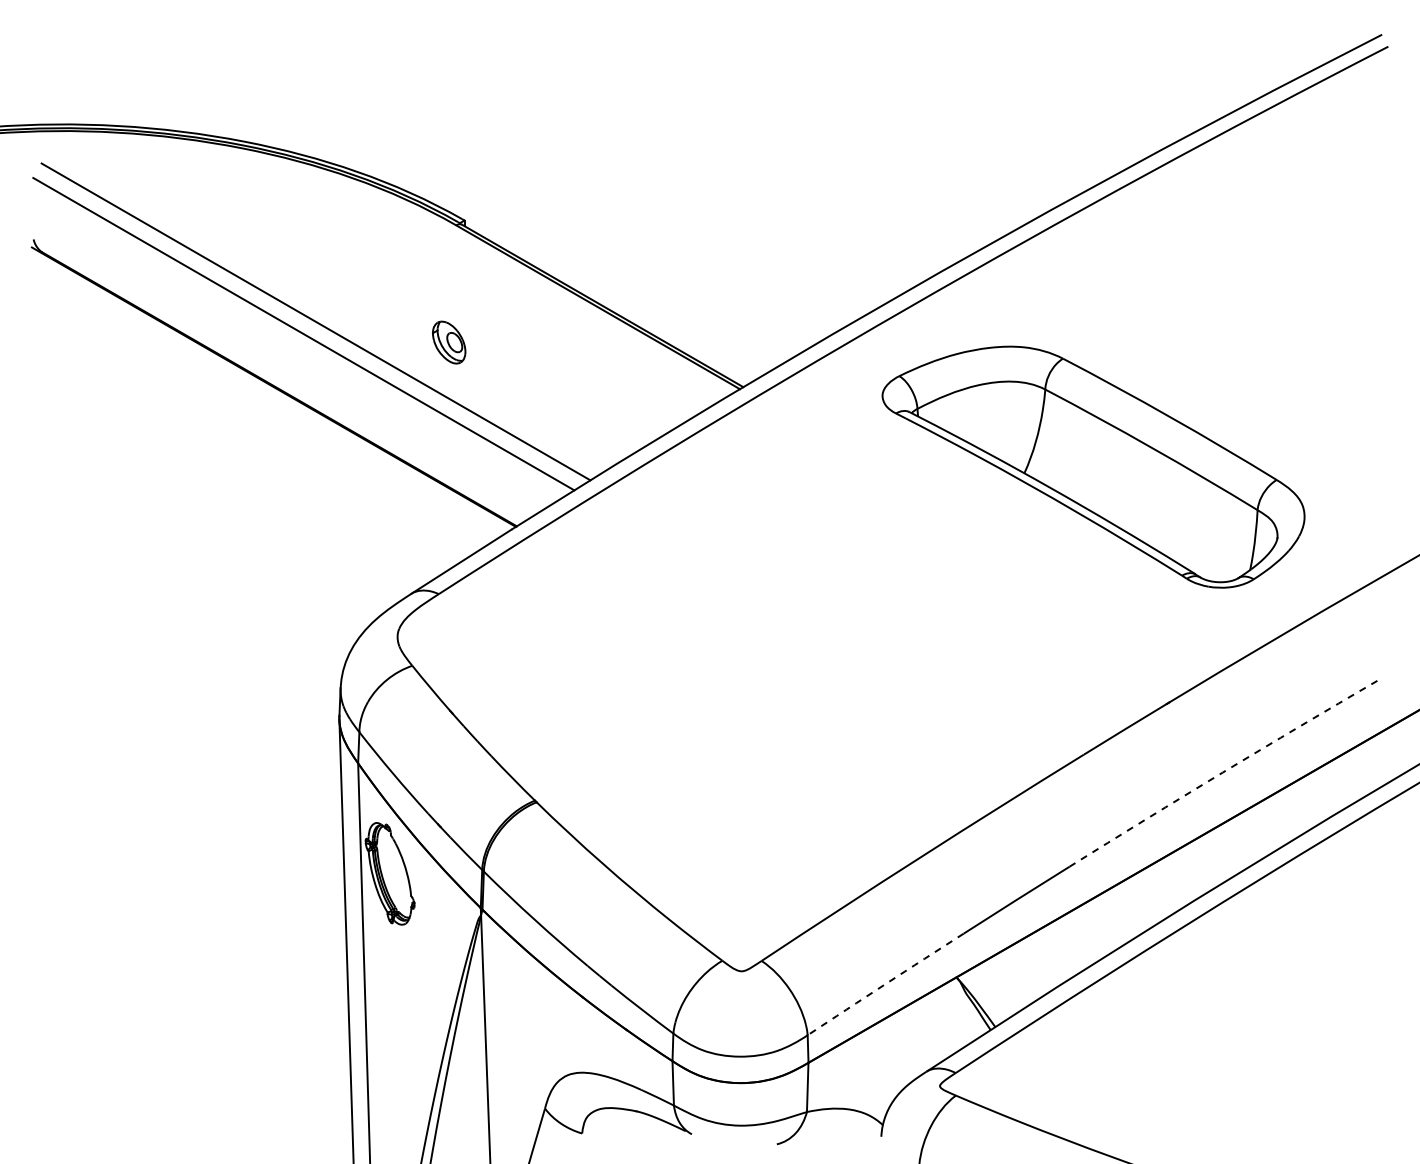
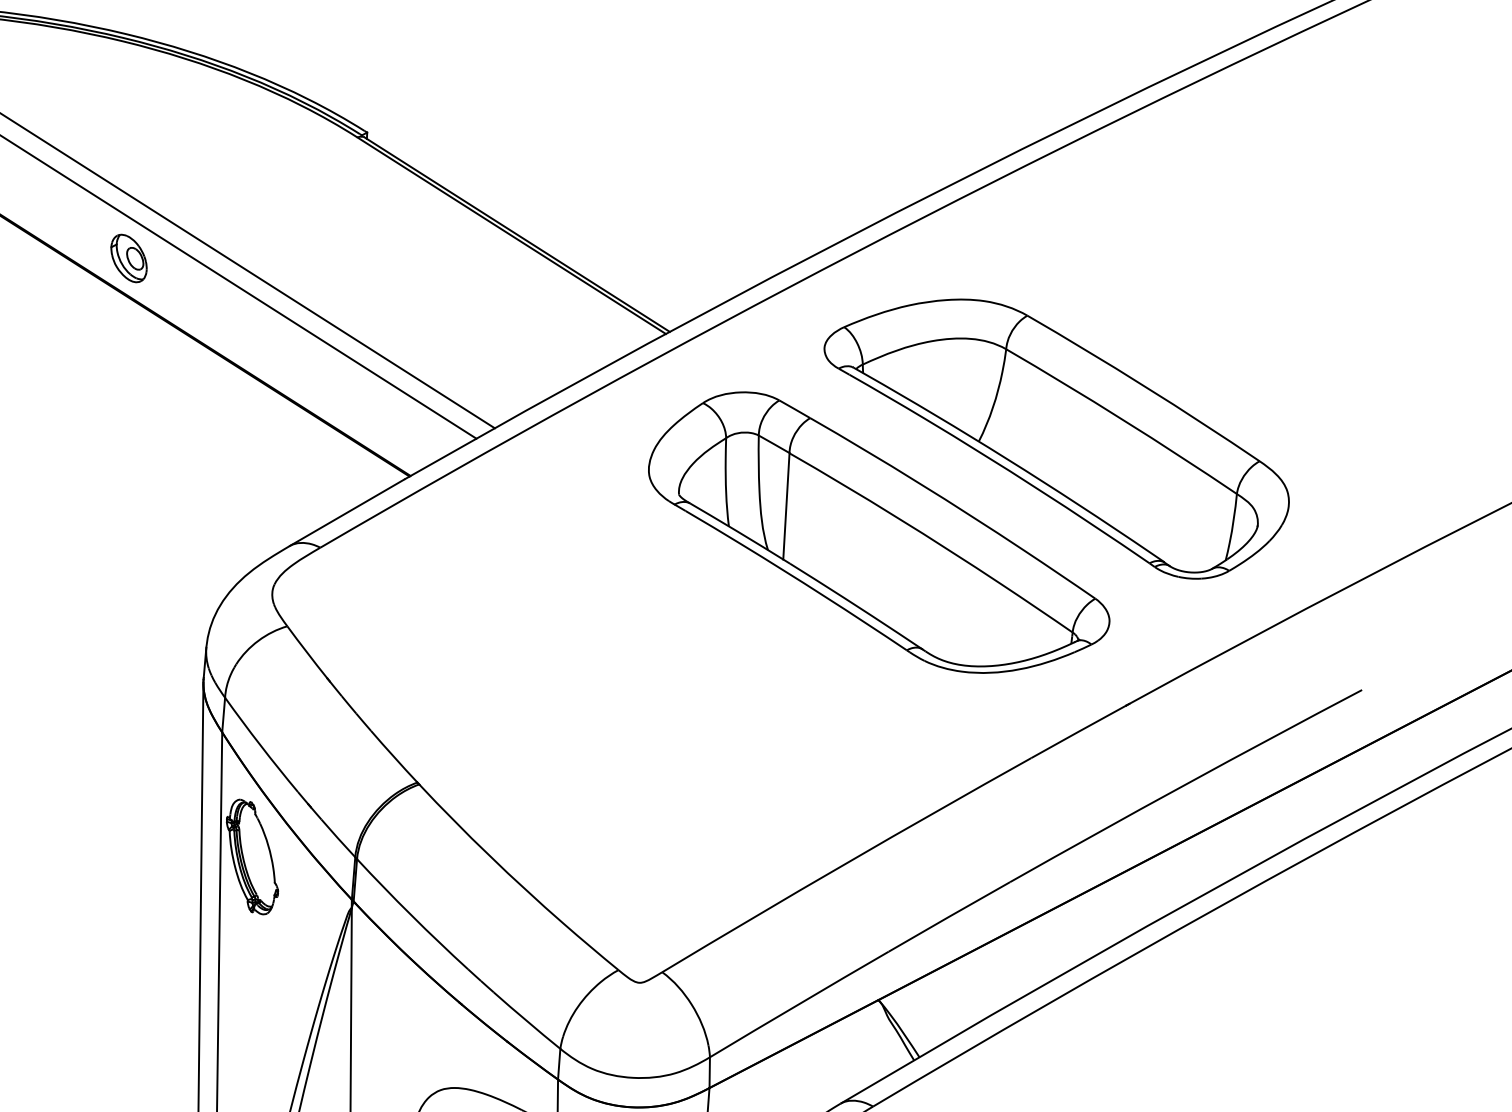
part: (449, 342) -> (129, 258), moved
part: (939, 559) -> (880, 533), added
arc: (1222, 772) -> (1185, 784), dashed -> solid
arc: (885, 984) -> (799, 1004), dashed -> solid

